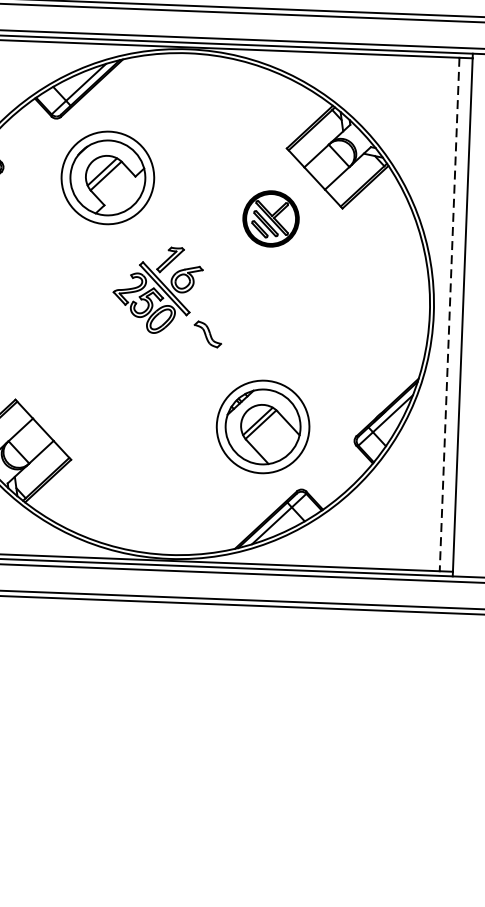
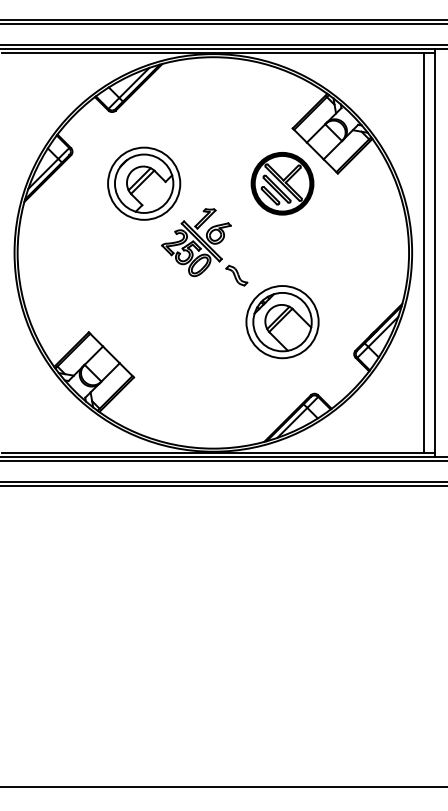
part: (108, 177) -> (144, 183), moved
part: (271, 218) -> (282, 183), size x1.43
line: (449, 315) -> (424, 253), dashed -> solid
part: (263, 427) -> (282, 322), moved

